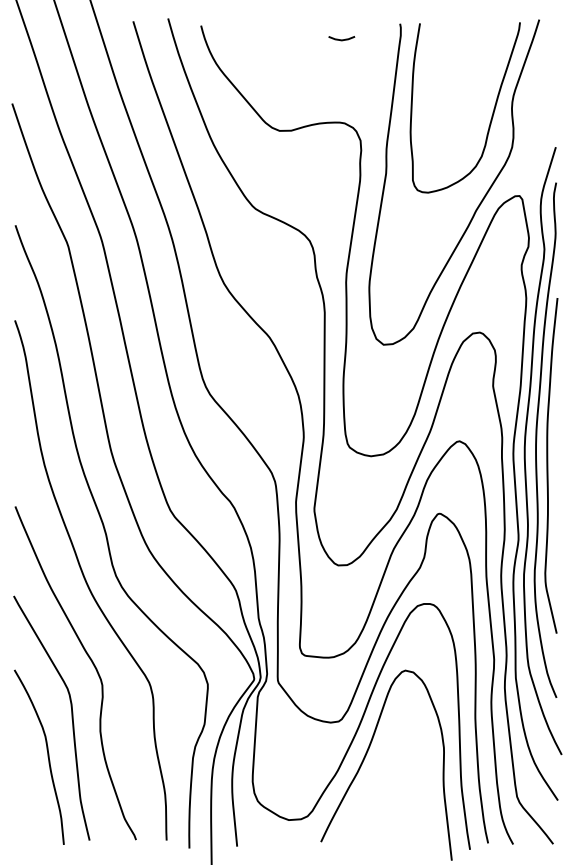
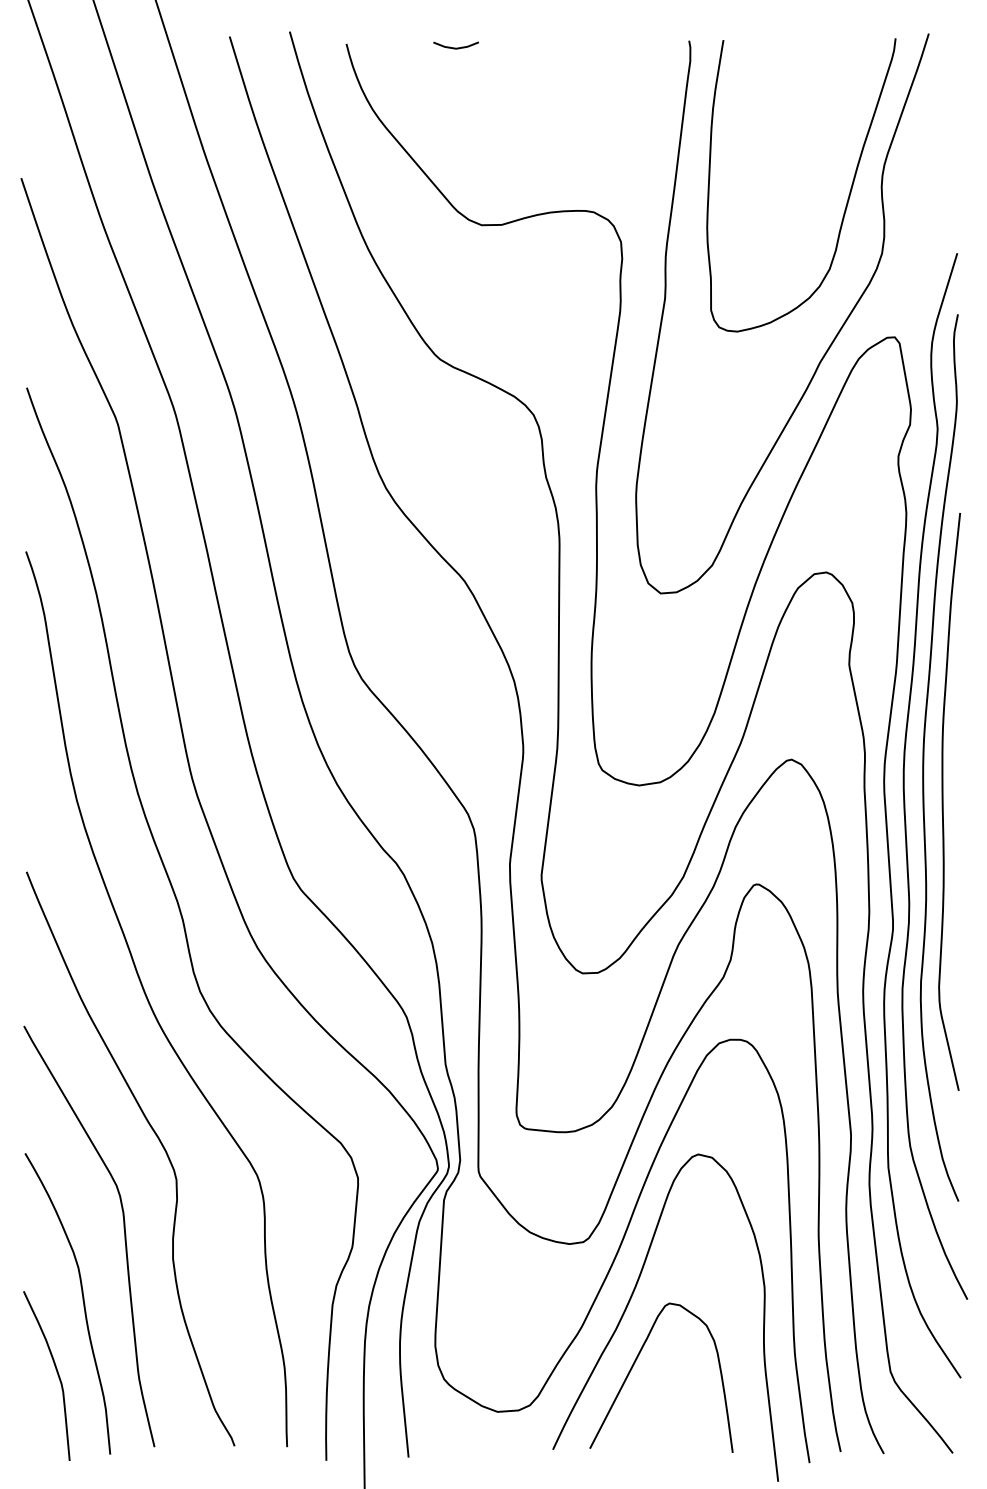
line: (341, 39) -> (455, 47), moved
curve: (369, 791) -> (636, 1362), added
curve: (31, 795) -> (54, 1369), added

